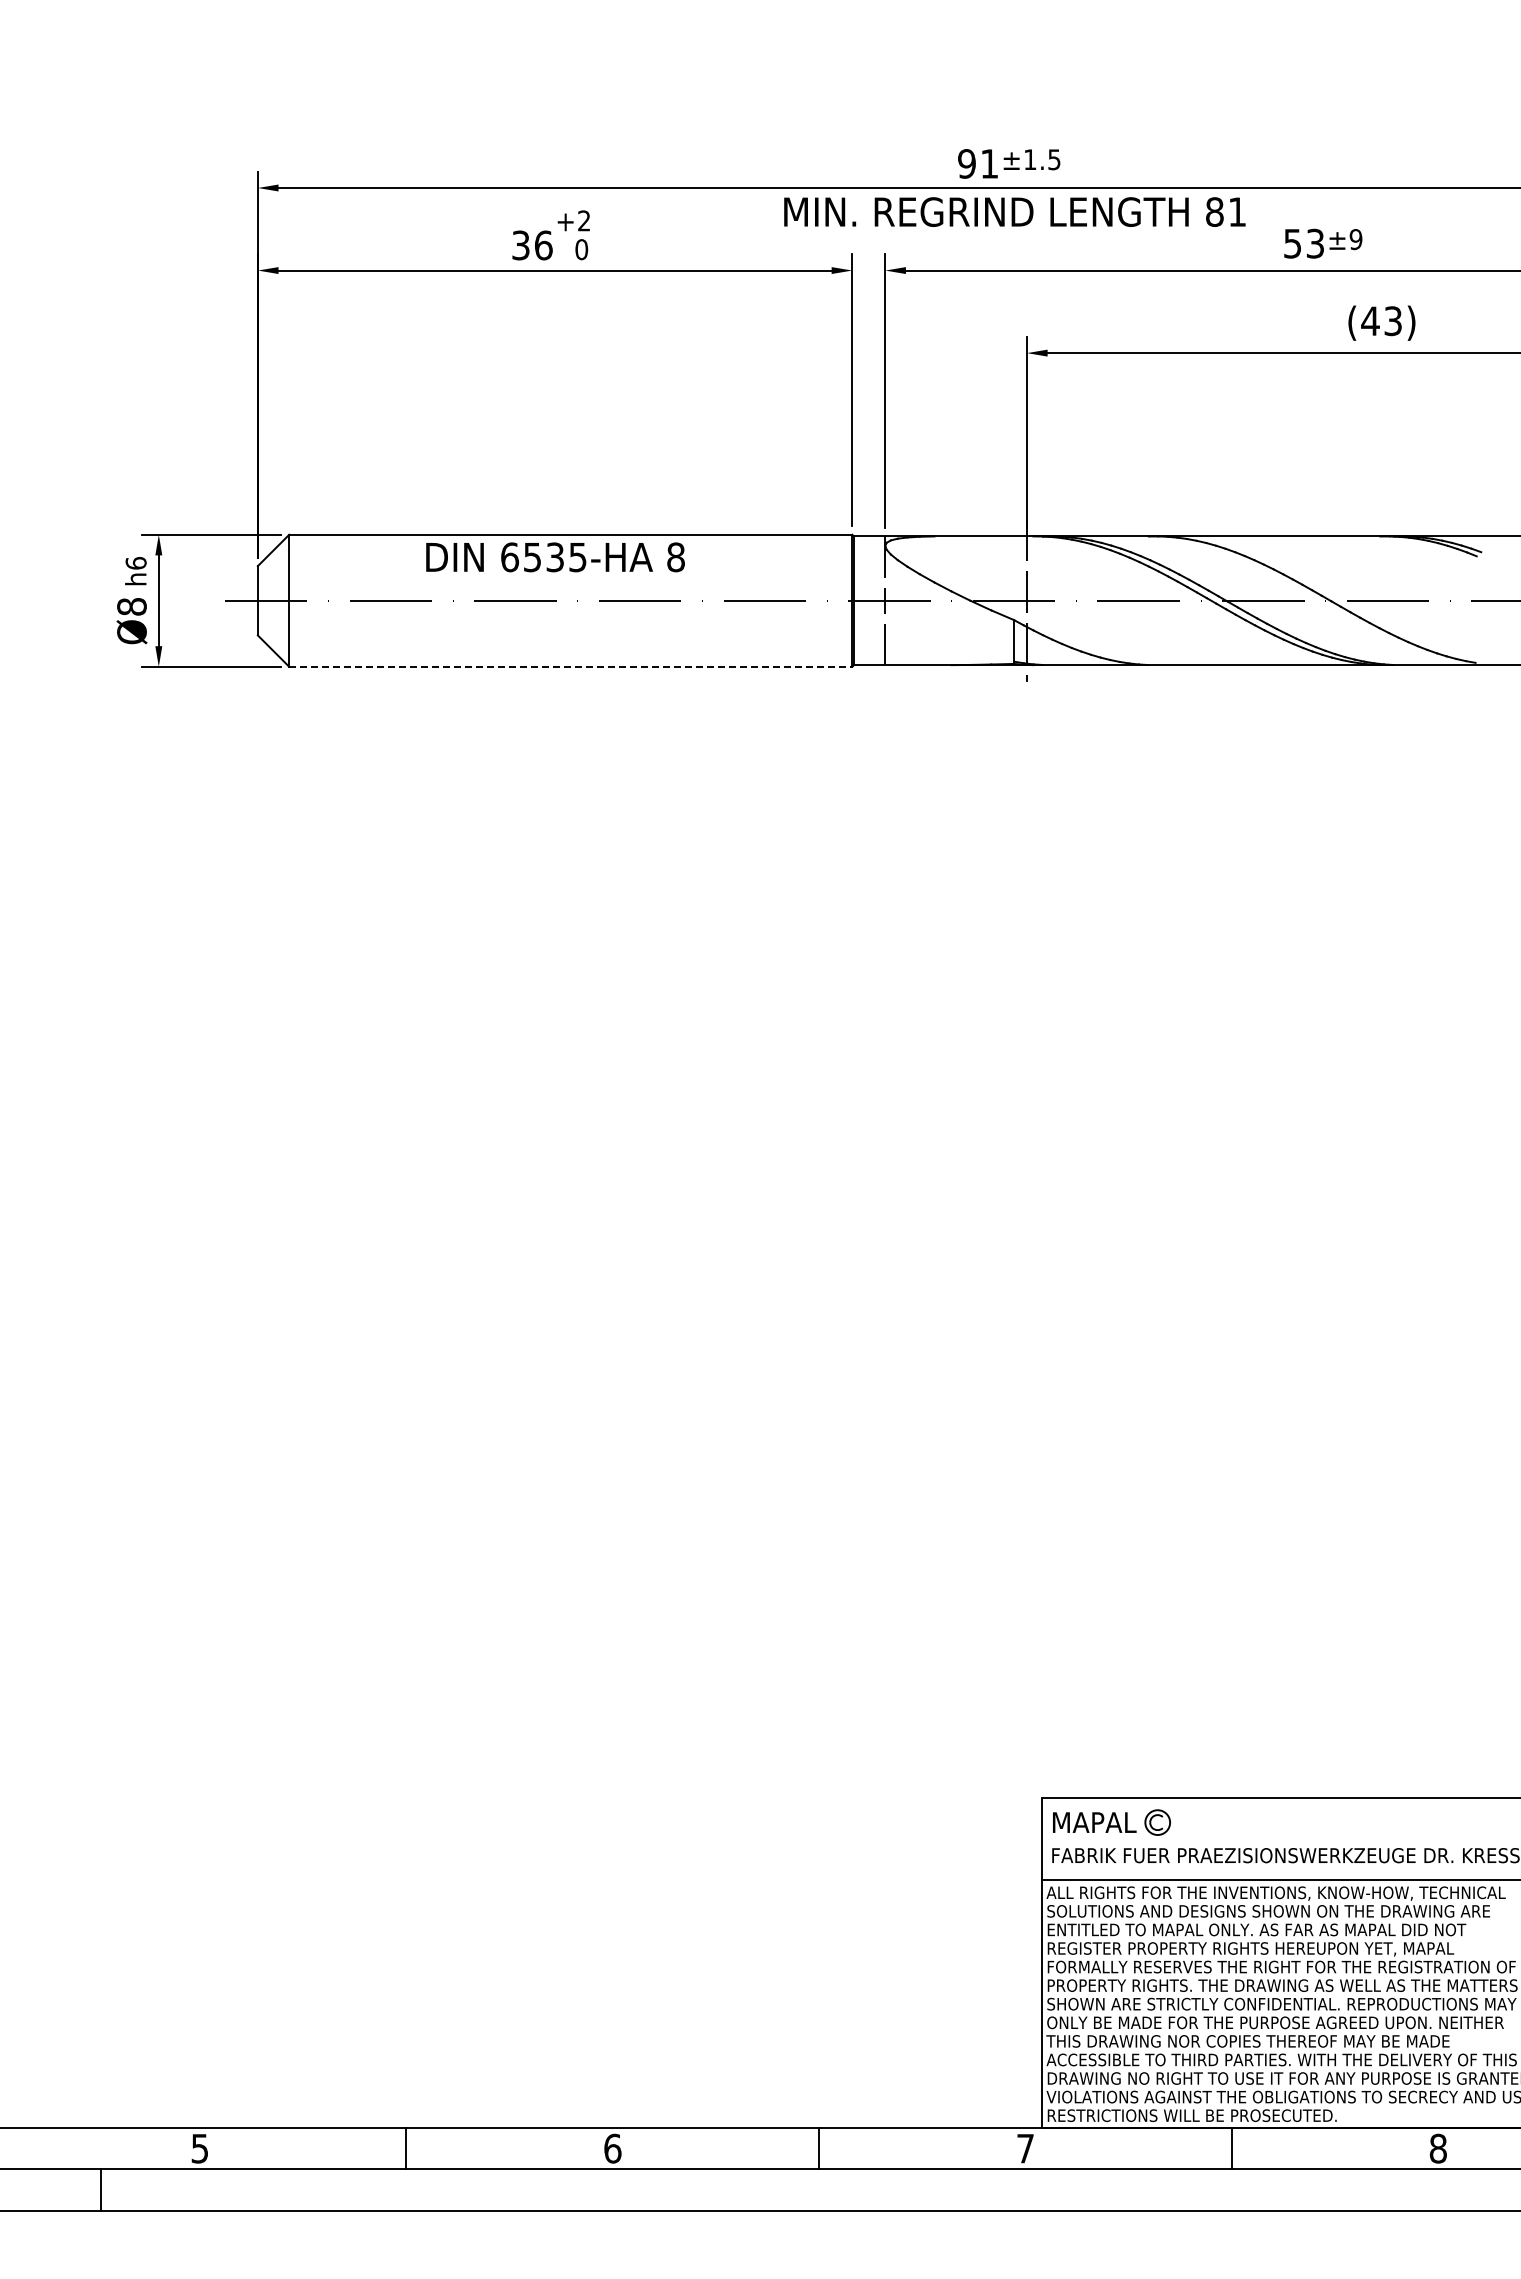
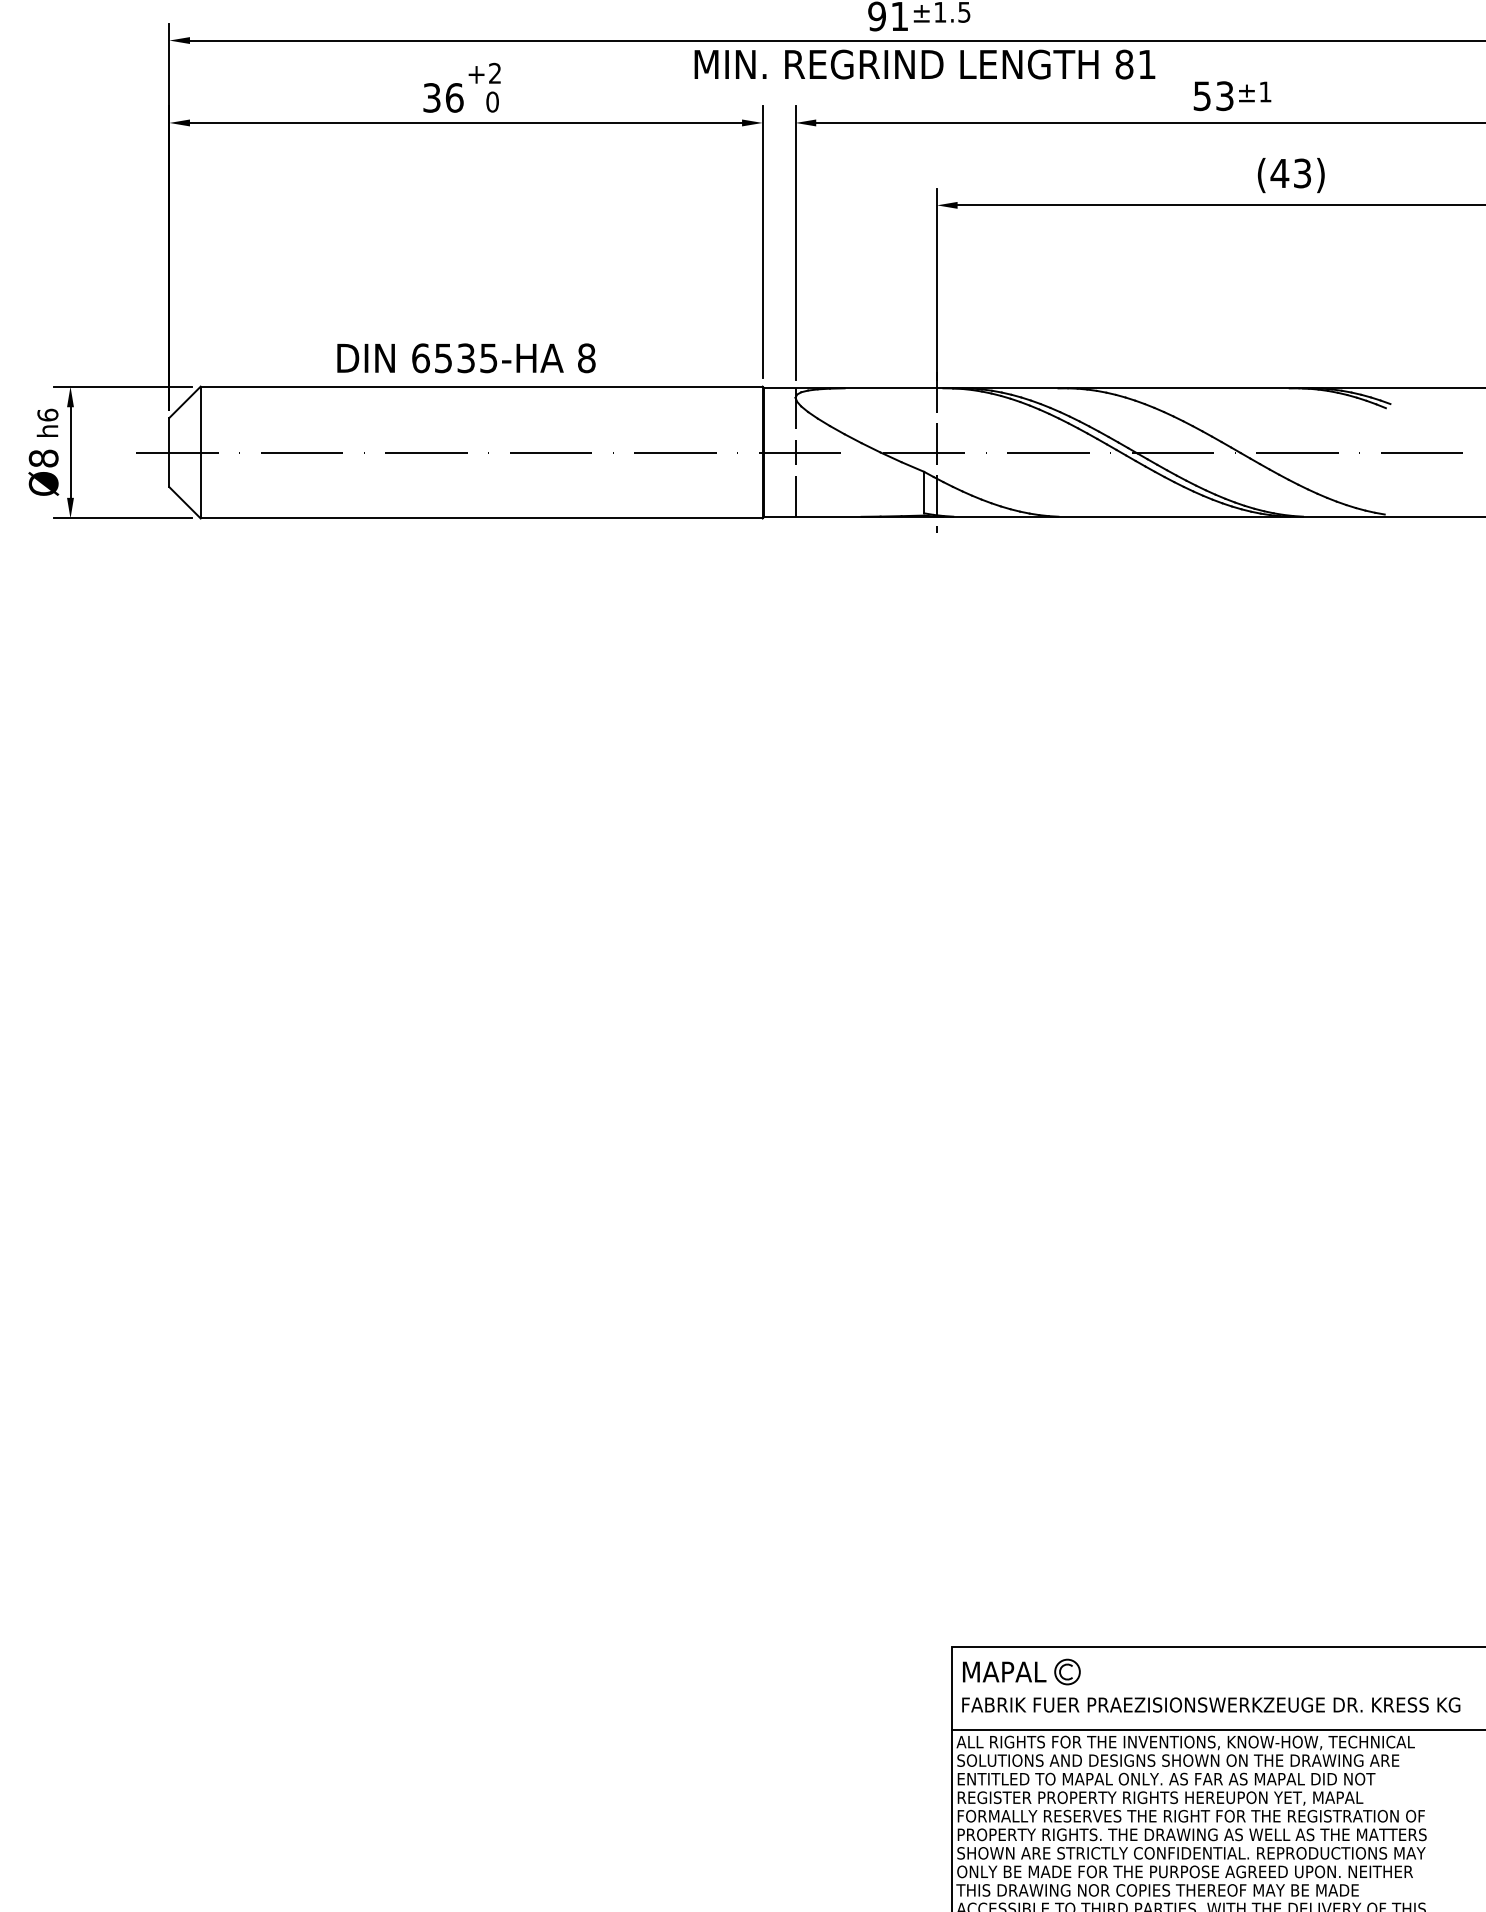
text: (1355, 239) -> (1264, 91), ±9 -> ±1
text: (555, 557) -> (466, 358), moved
line: (570, 666) -> (481, 518), dashed -> solid

